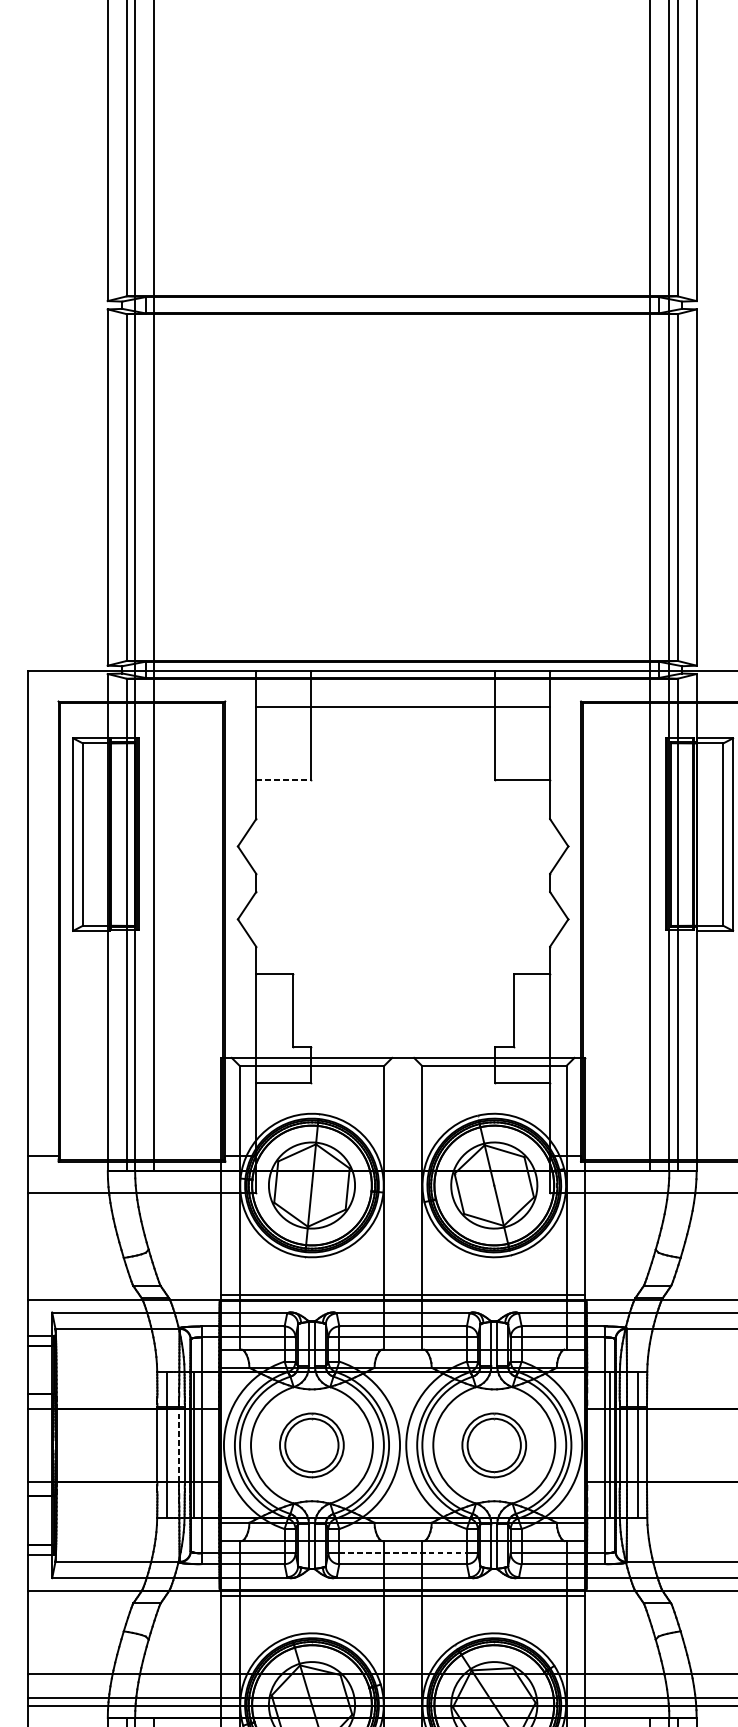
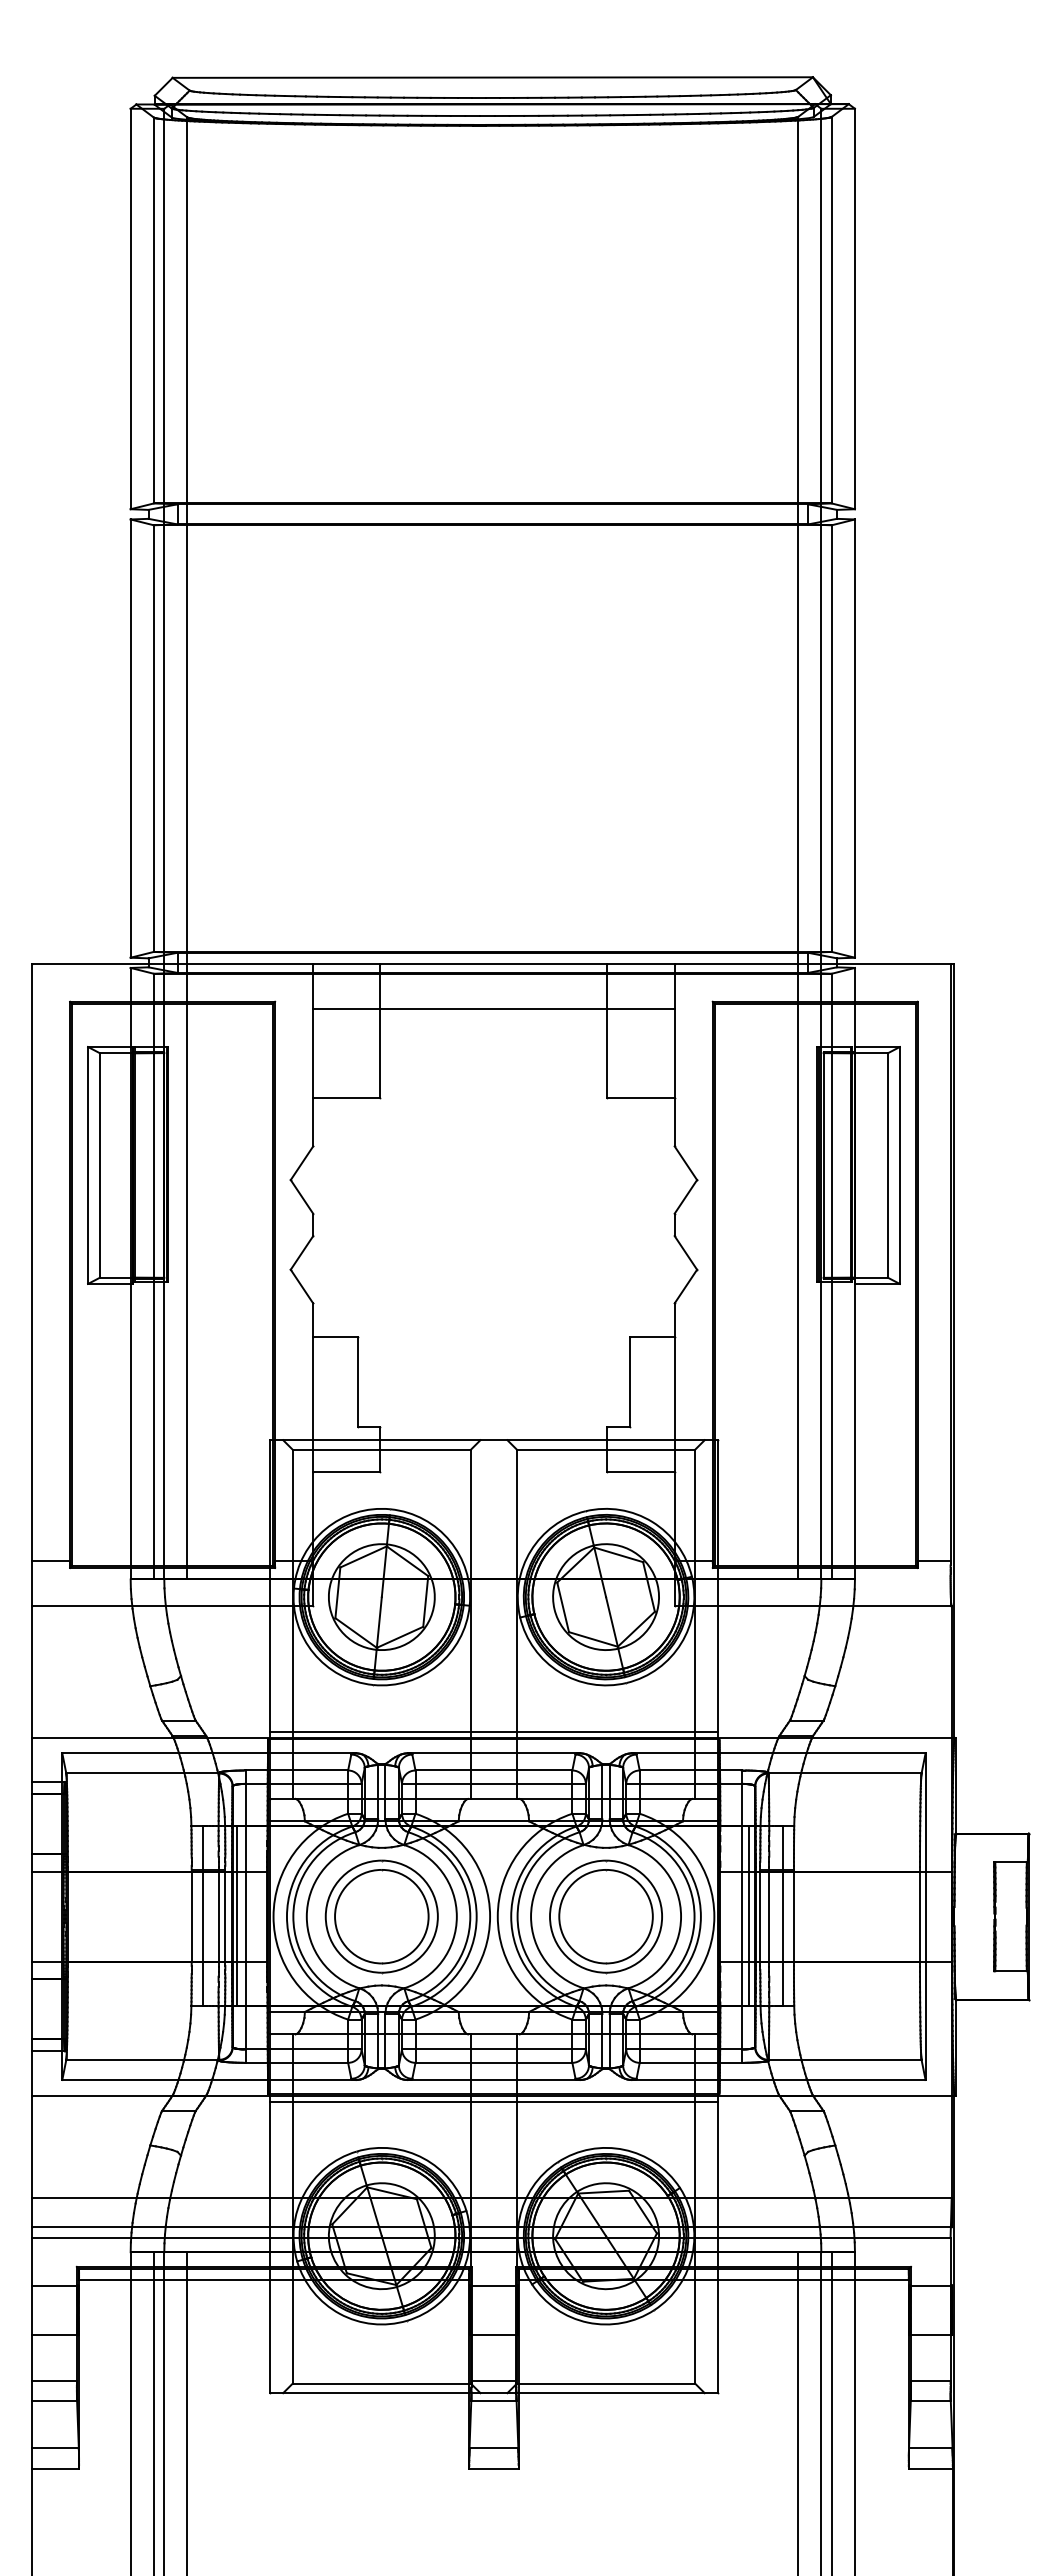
line: (283, 780) -> (346, 1098), dashed -> solid
line: (179, 1445) -> (218, 1916), dashed -> solid
part: (311, 1445) -> (381, 1916), size x1.43
part: (493, 1445) -> (605, 1916), size x1.43
line: (403, 1553) -> (494, 2049), dashed -> solid

